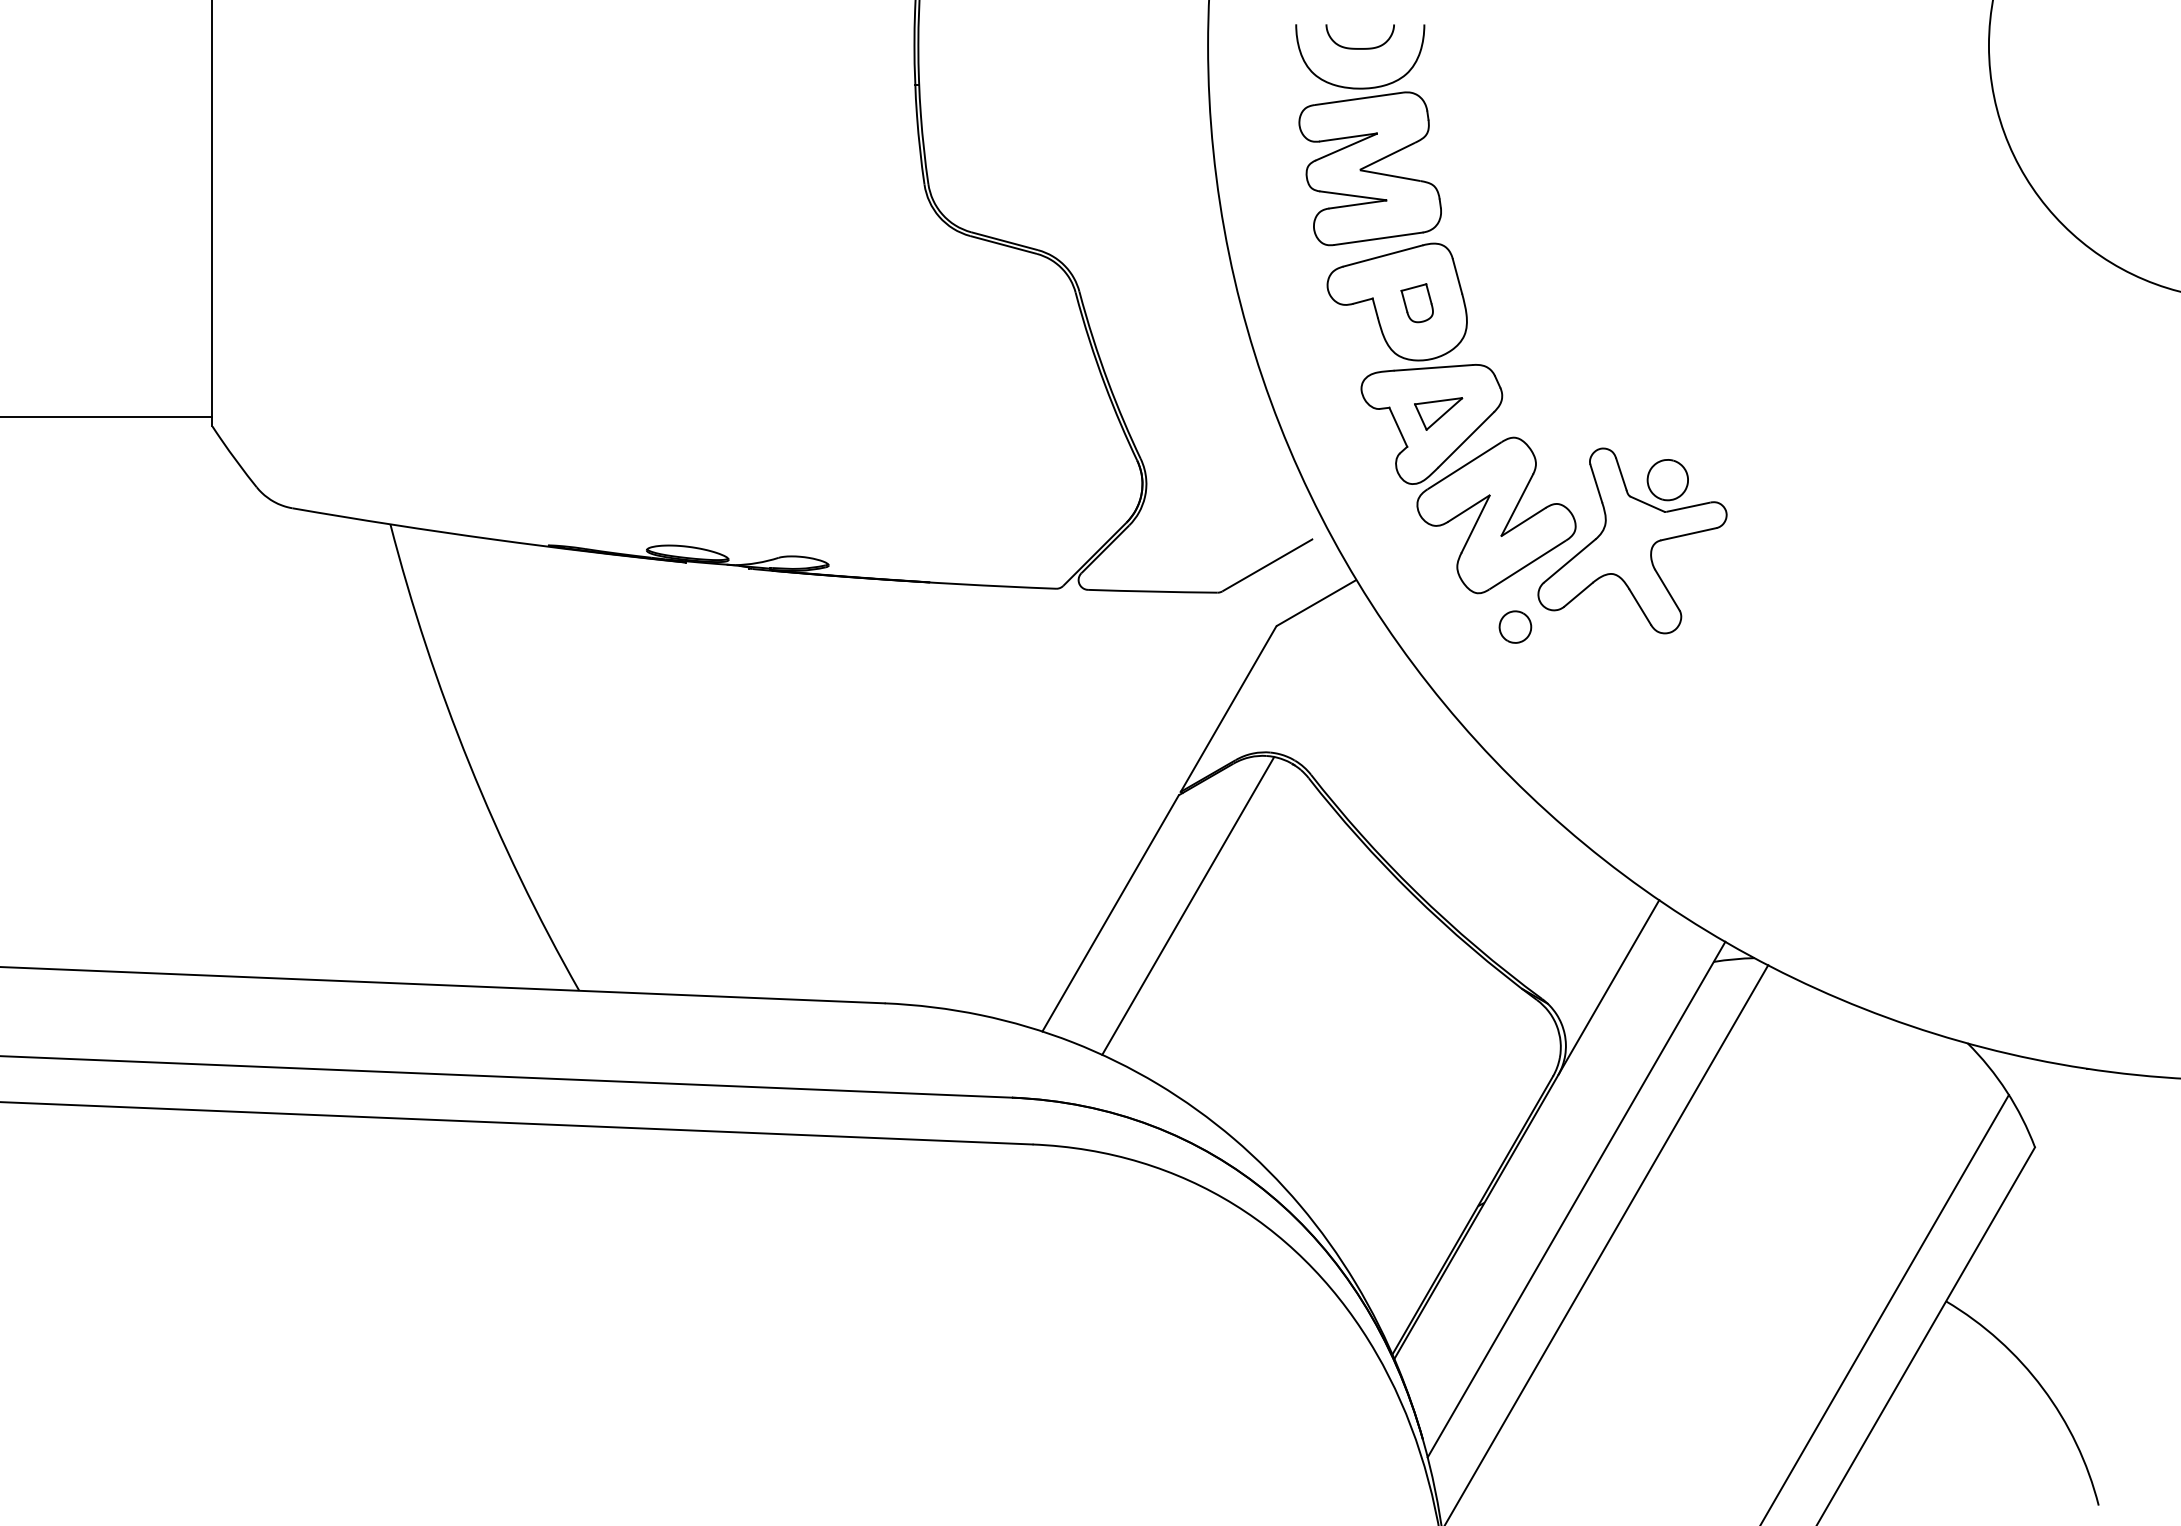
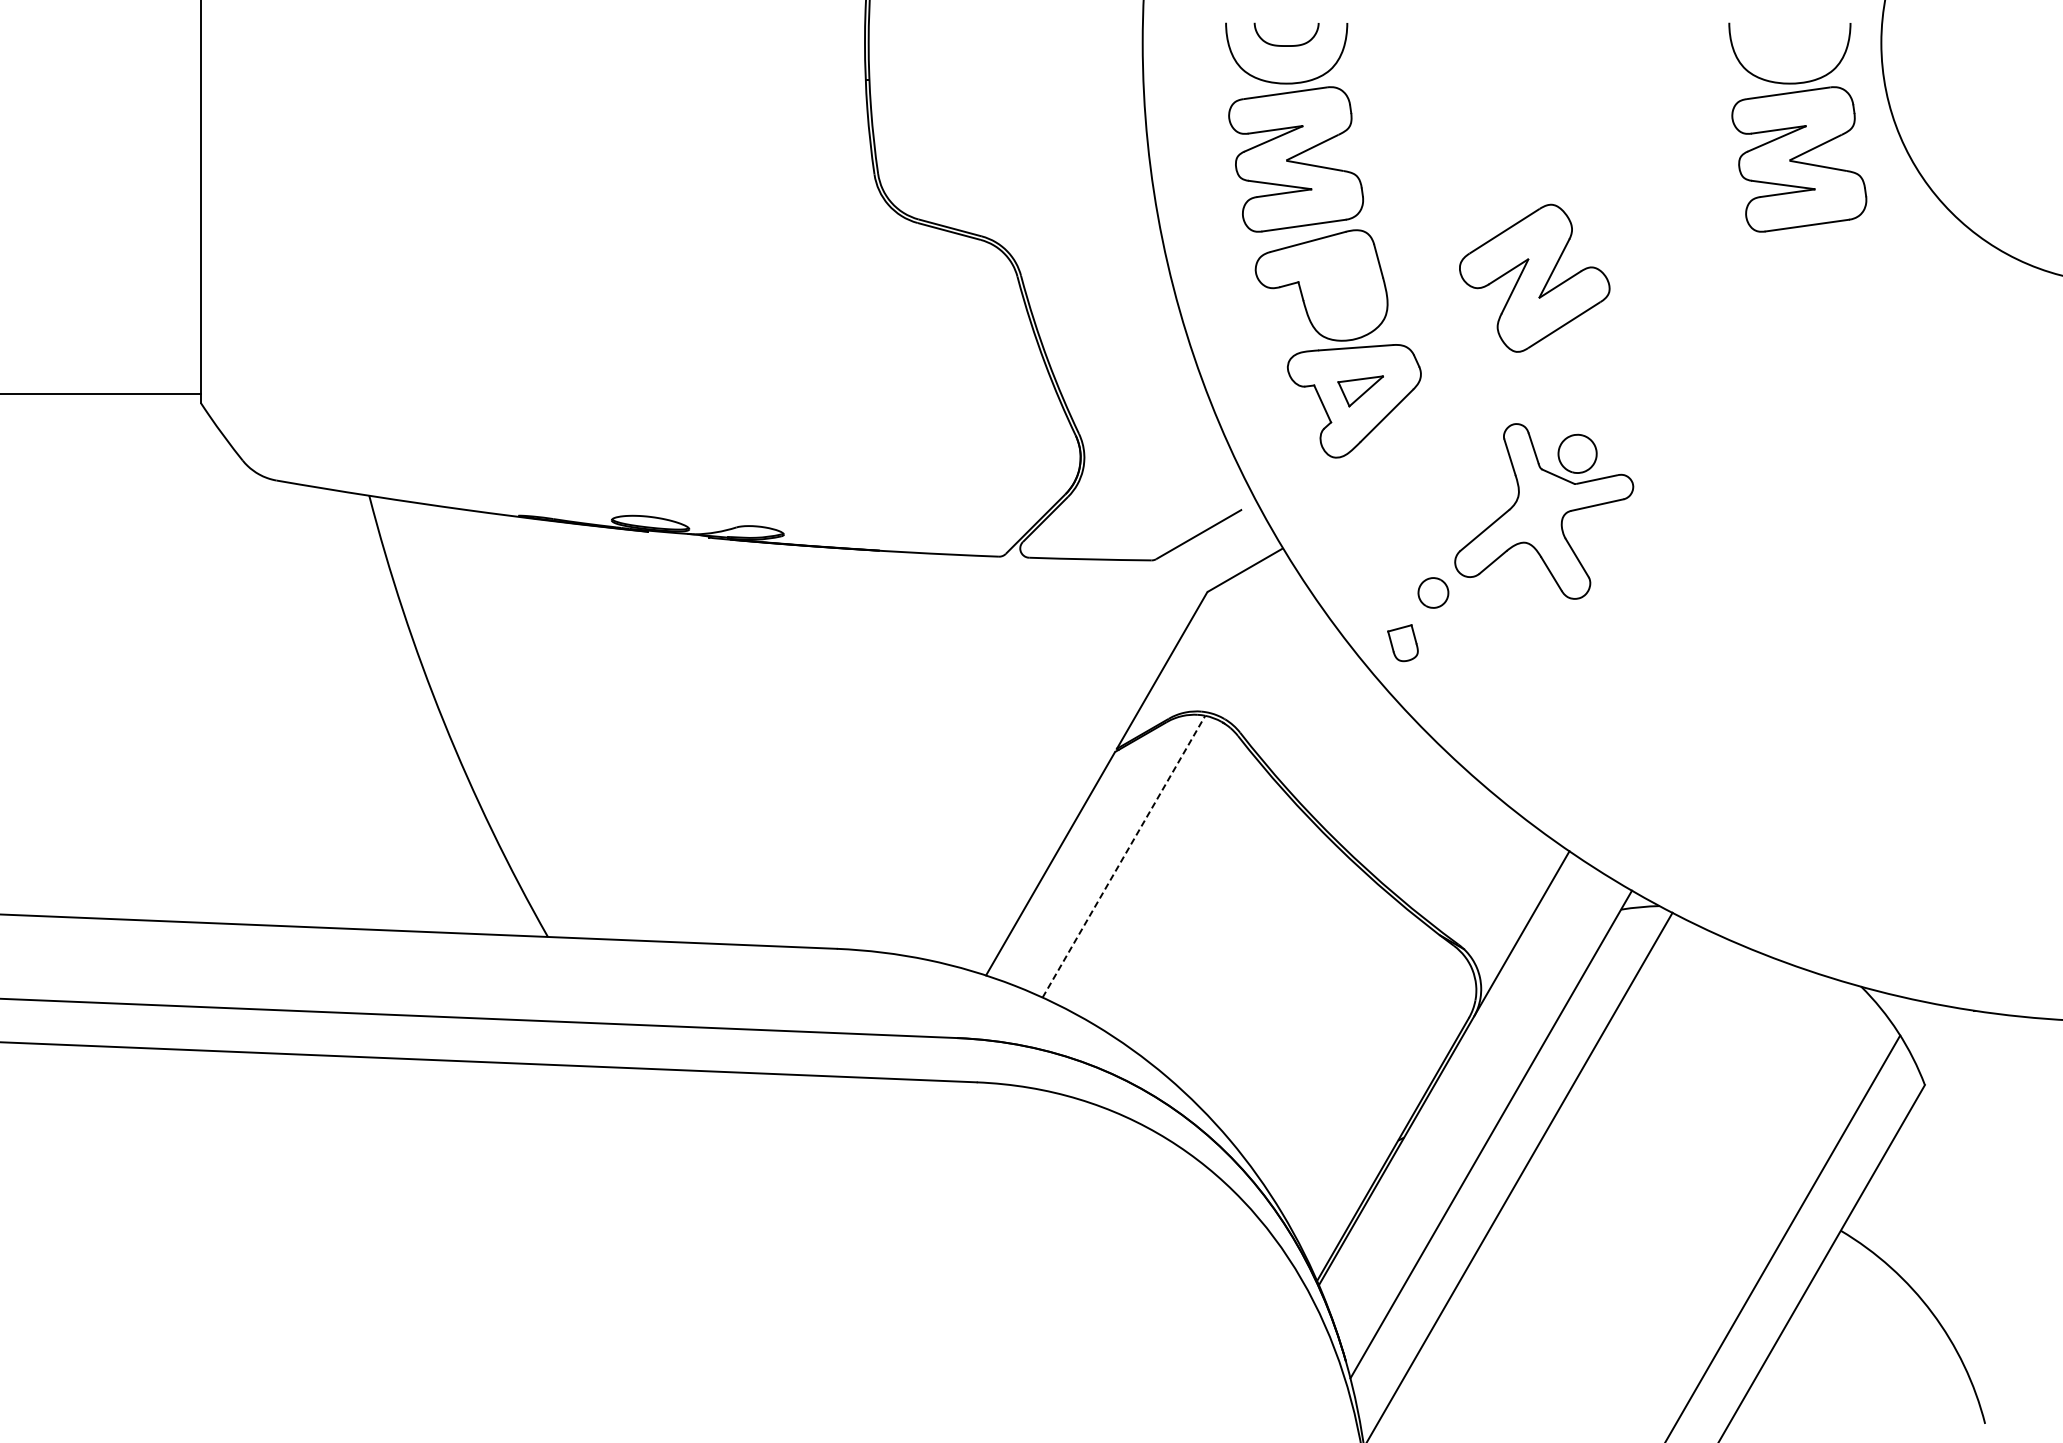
part: (1900, 135) -> (1797, 127), added
part: (1416, 303) -> (1402, 643), moved
part: (1496, 515) -> (1534, 278), moved
line: (1188, 905) -> (1124, 856), solid -> dashed

